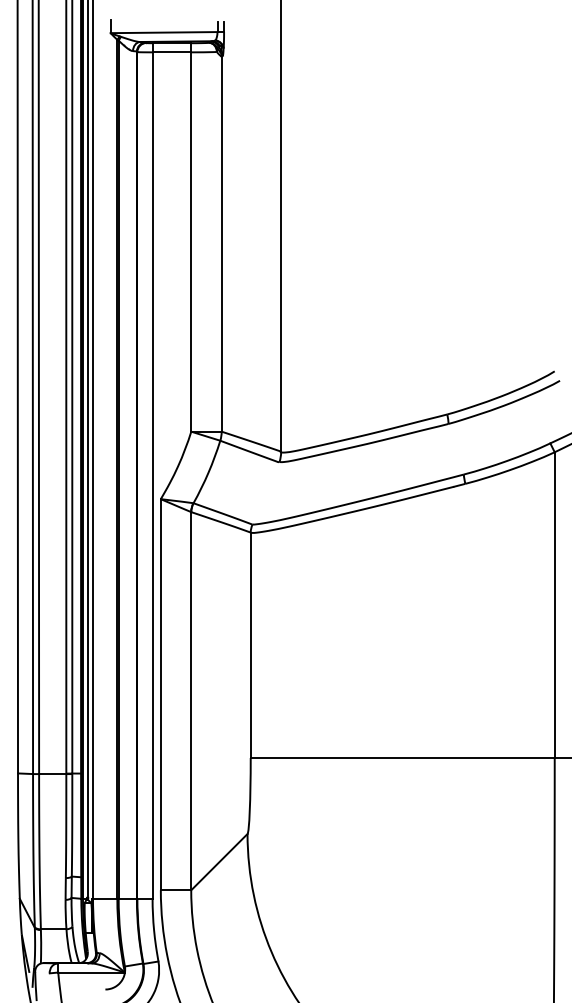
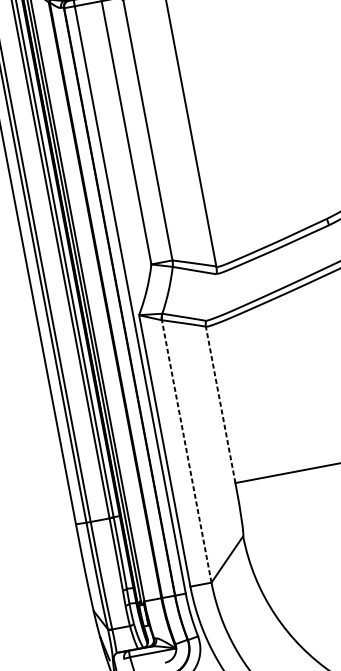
line: (250, 645) -> (220, 405), solid -> dashed
line: (191, 700) -> (186, 450), solid -> dashed

